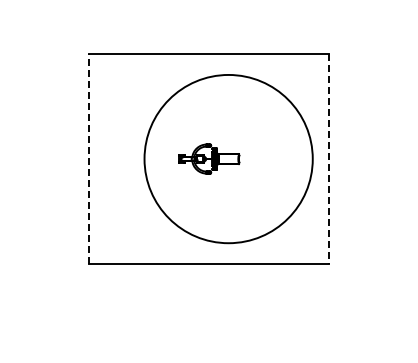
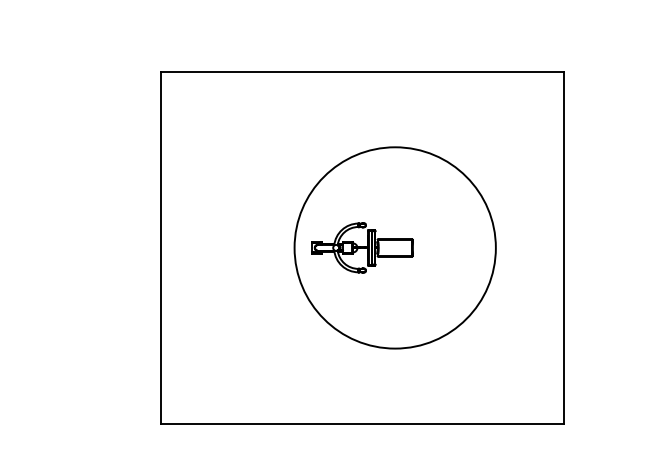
line: (88, 159) -> (160, 248), dashed -> solid
circle: (228, 159) -> (394, 248), size x0.71
line: (329, 159) -> (564, 248), dashed -> solid

